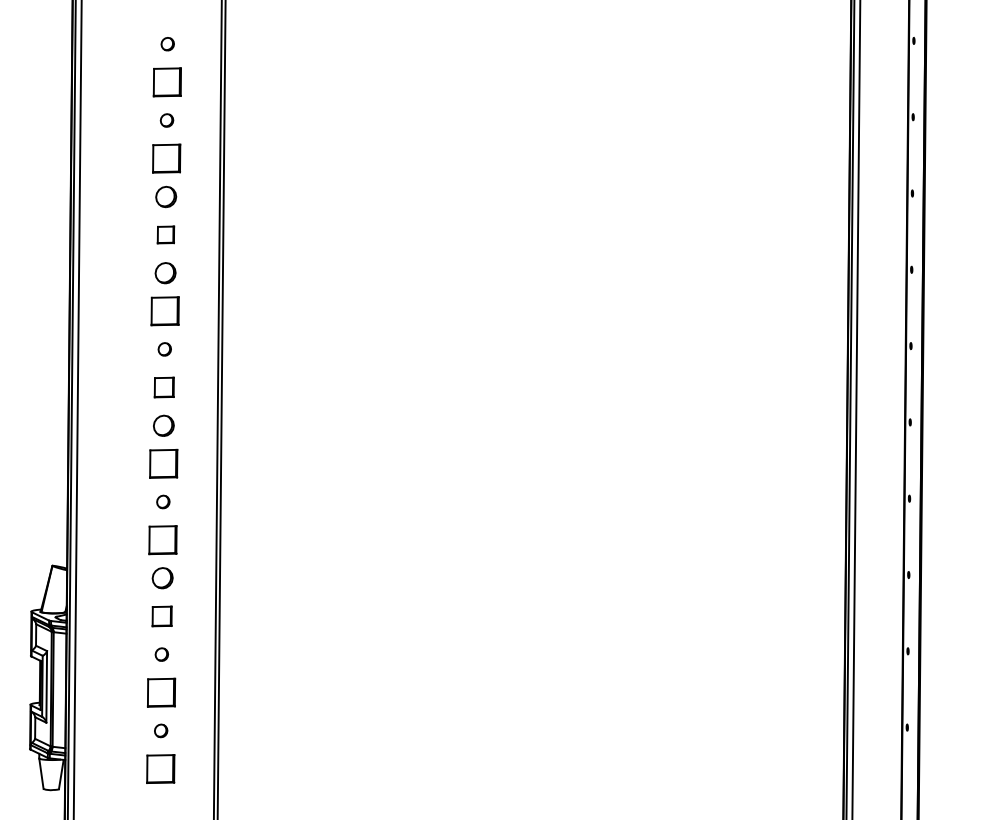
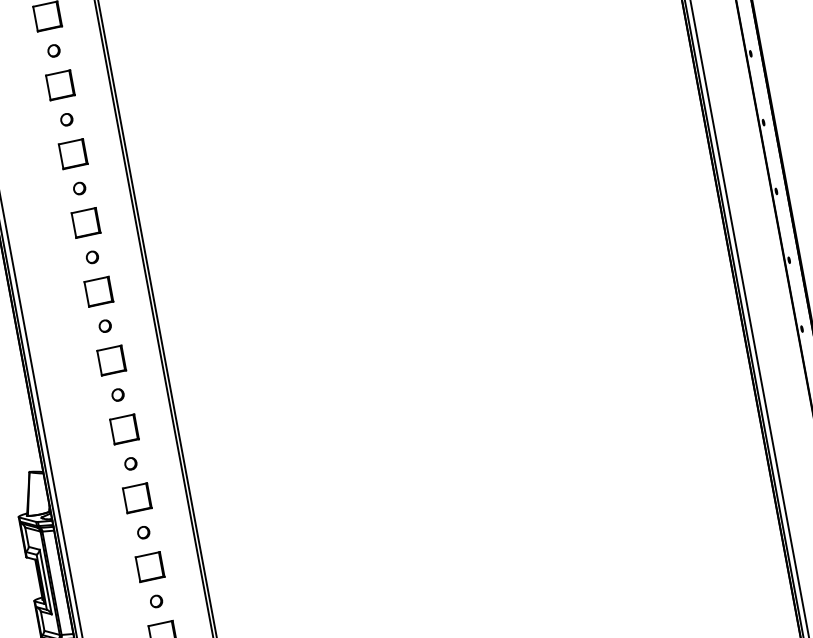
part: (166, 196) -> (66, 119), size x0.62
part: (165, 234) -> (72, 153), size x1.67
part: (165, 272) -> (79, 188), size x0.62
part: (163, 387) -> (98, 291), size x1.43
part: (164, 425) -> (105, 325), size x0.62
part: (162, 578) -> (130, 464), size x0.62
part: (161, 616) -> (136, 498), size x1.43

